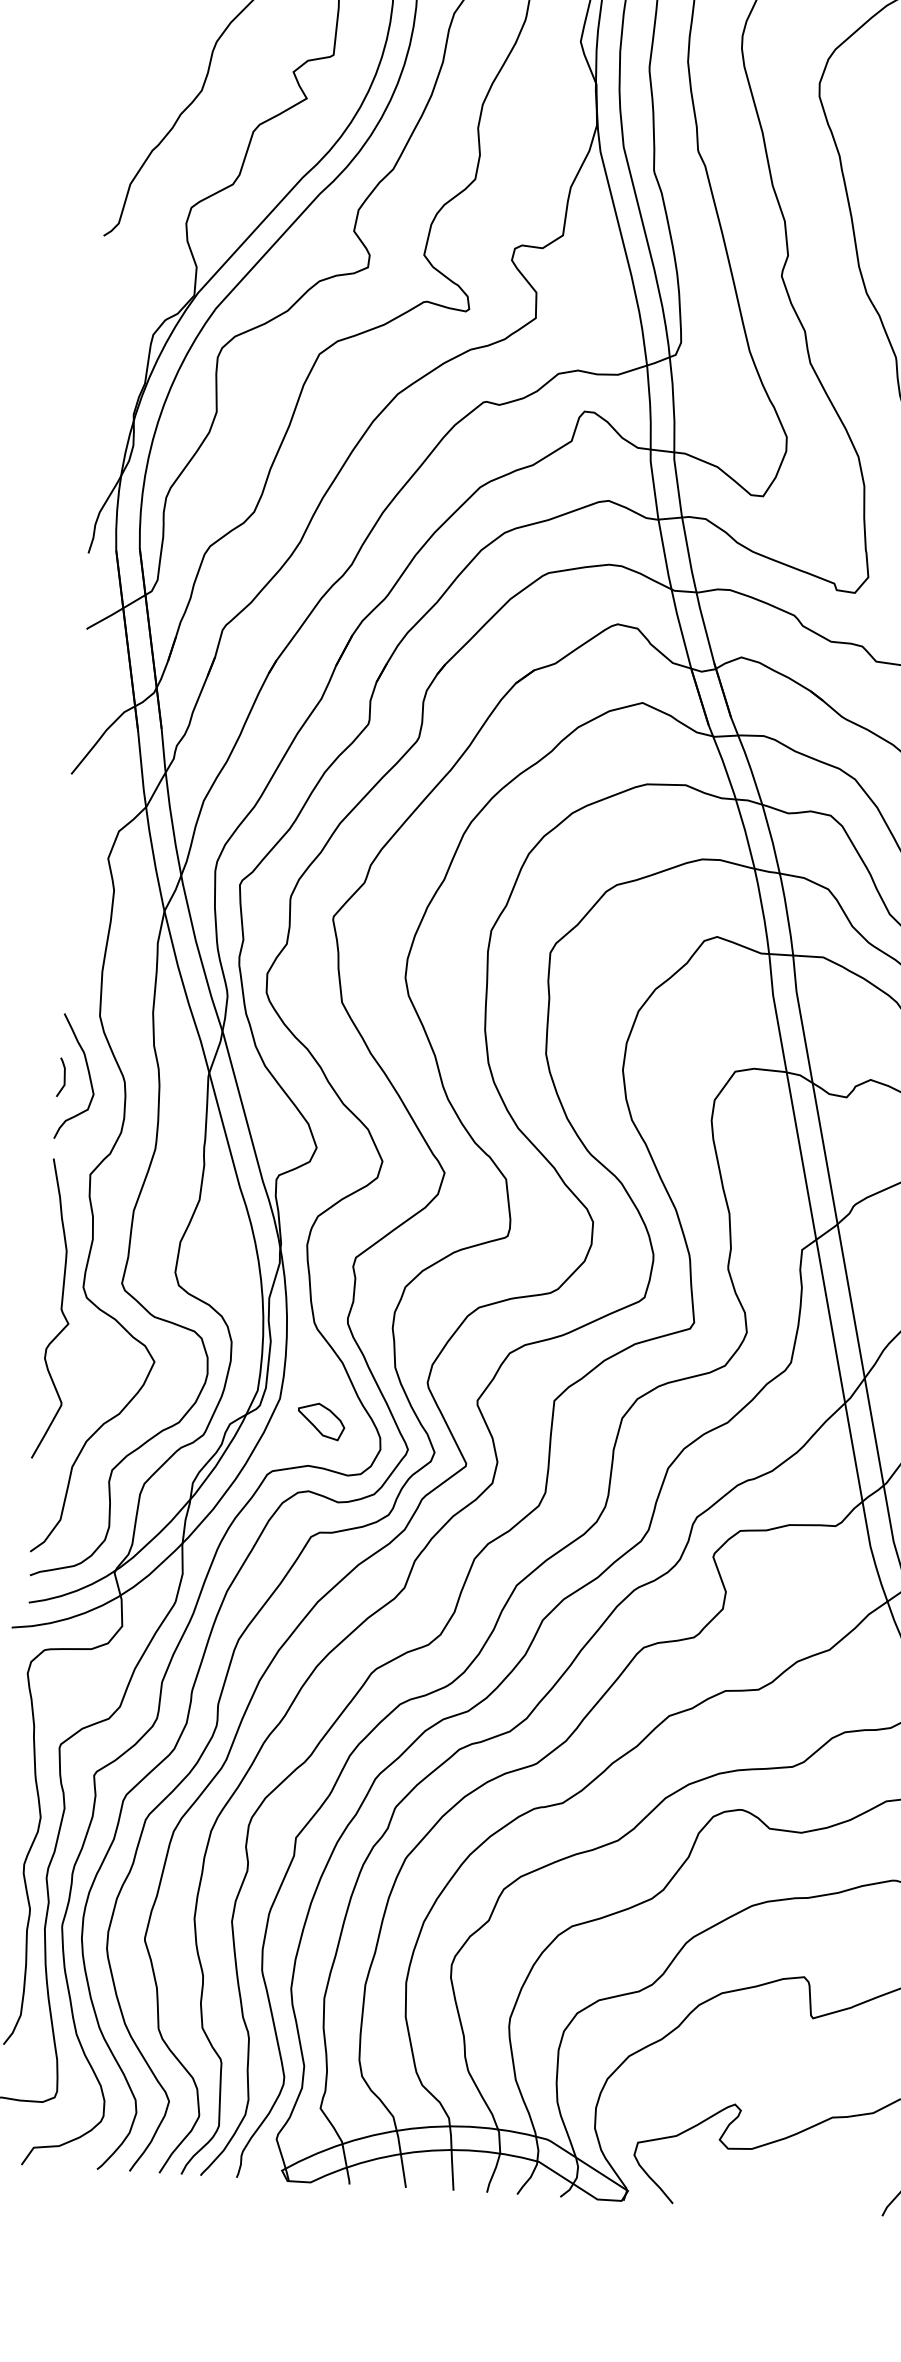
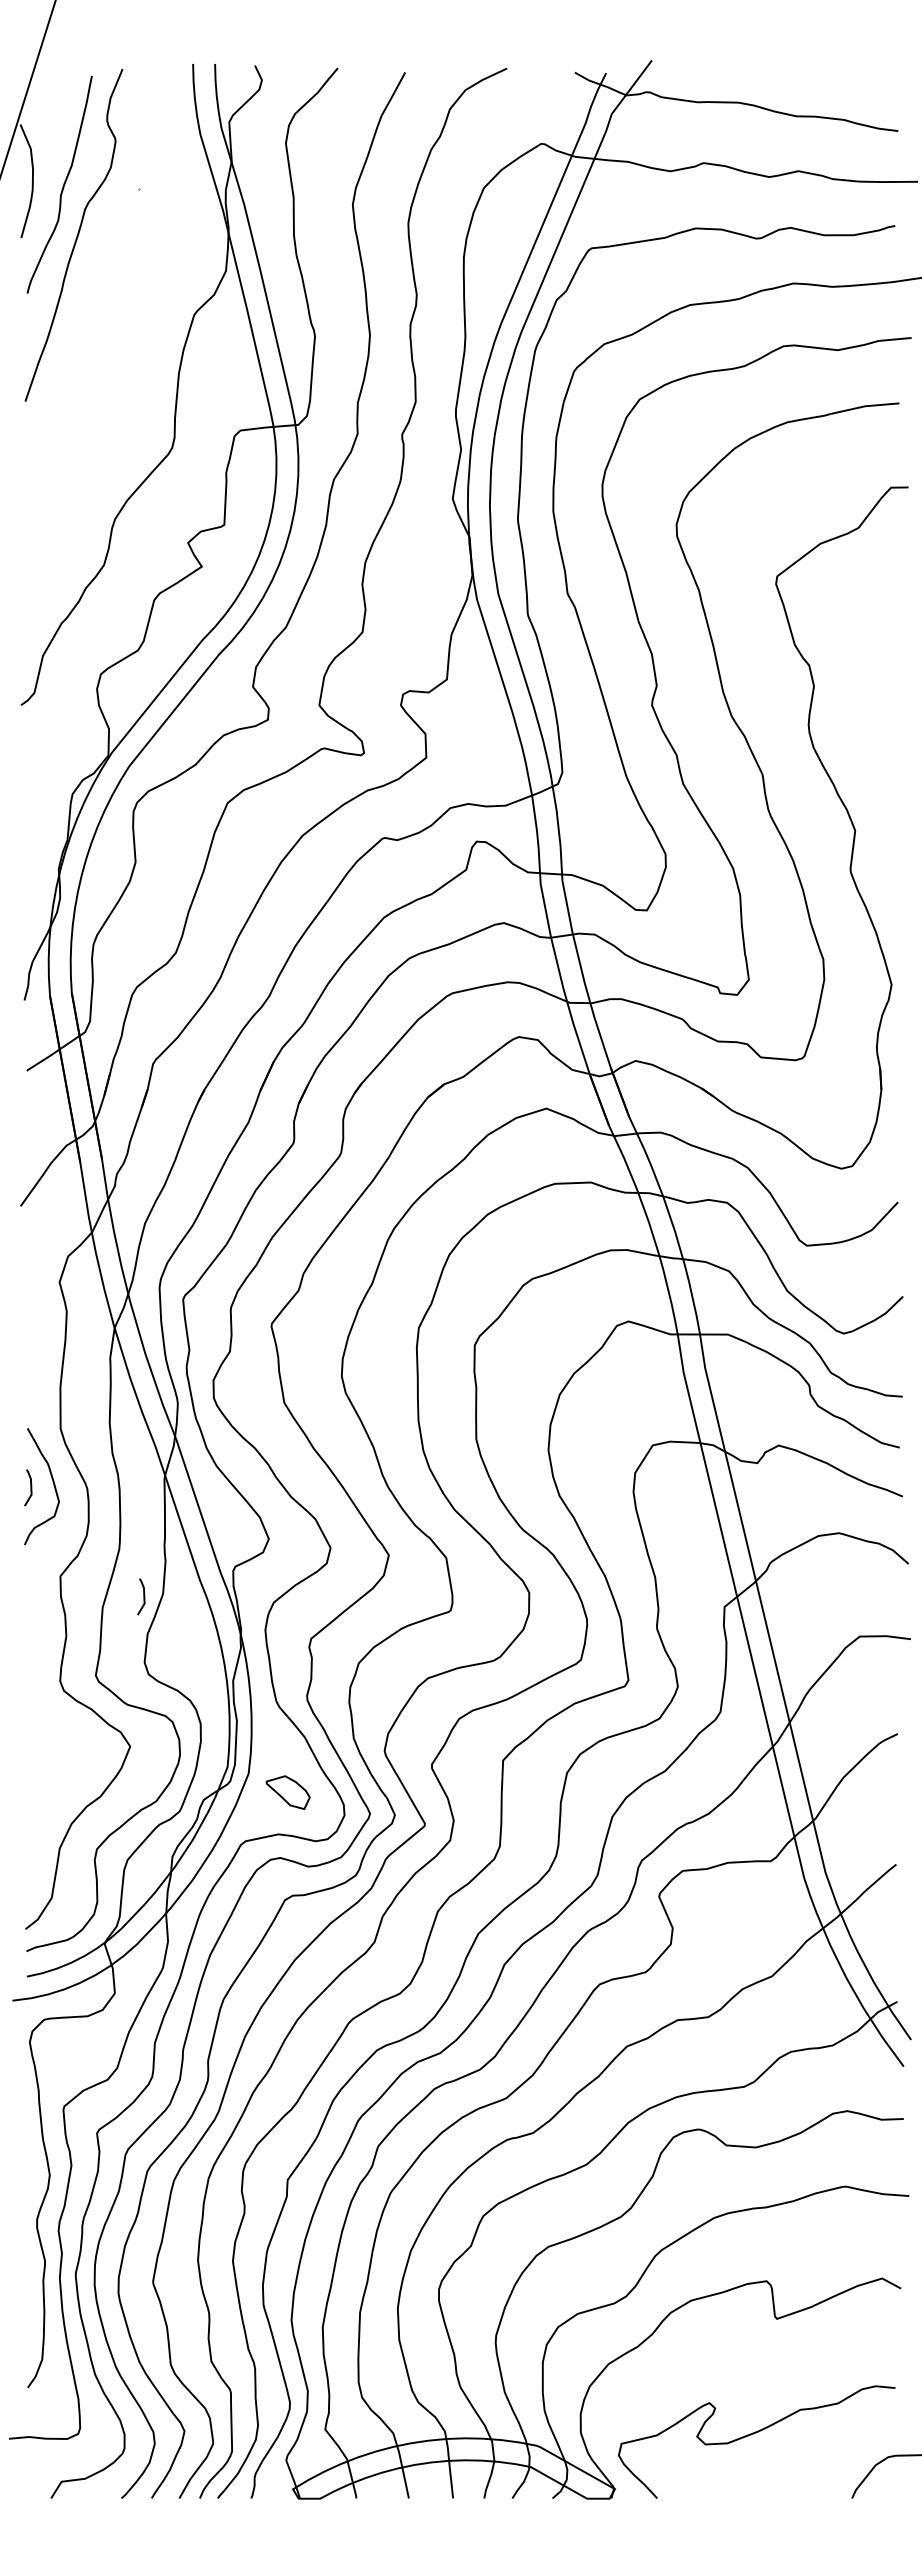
line: (178, 1201) -> (143, 1596), added
curve: (60, 1308) -> (40, 1702), removed

